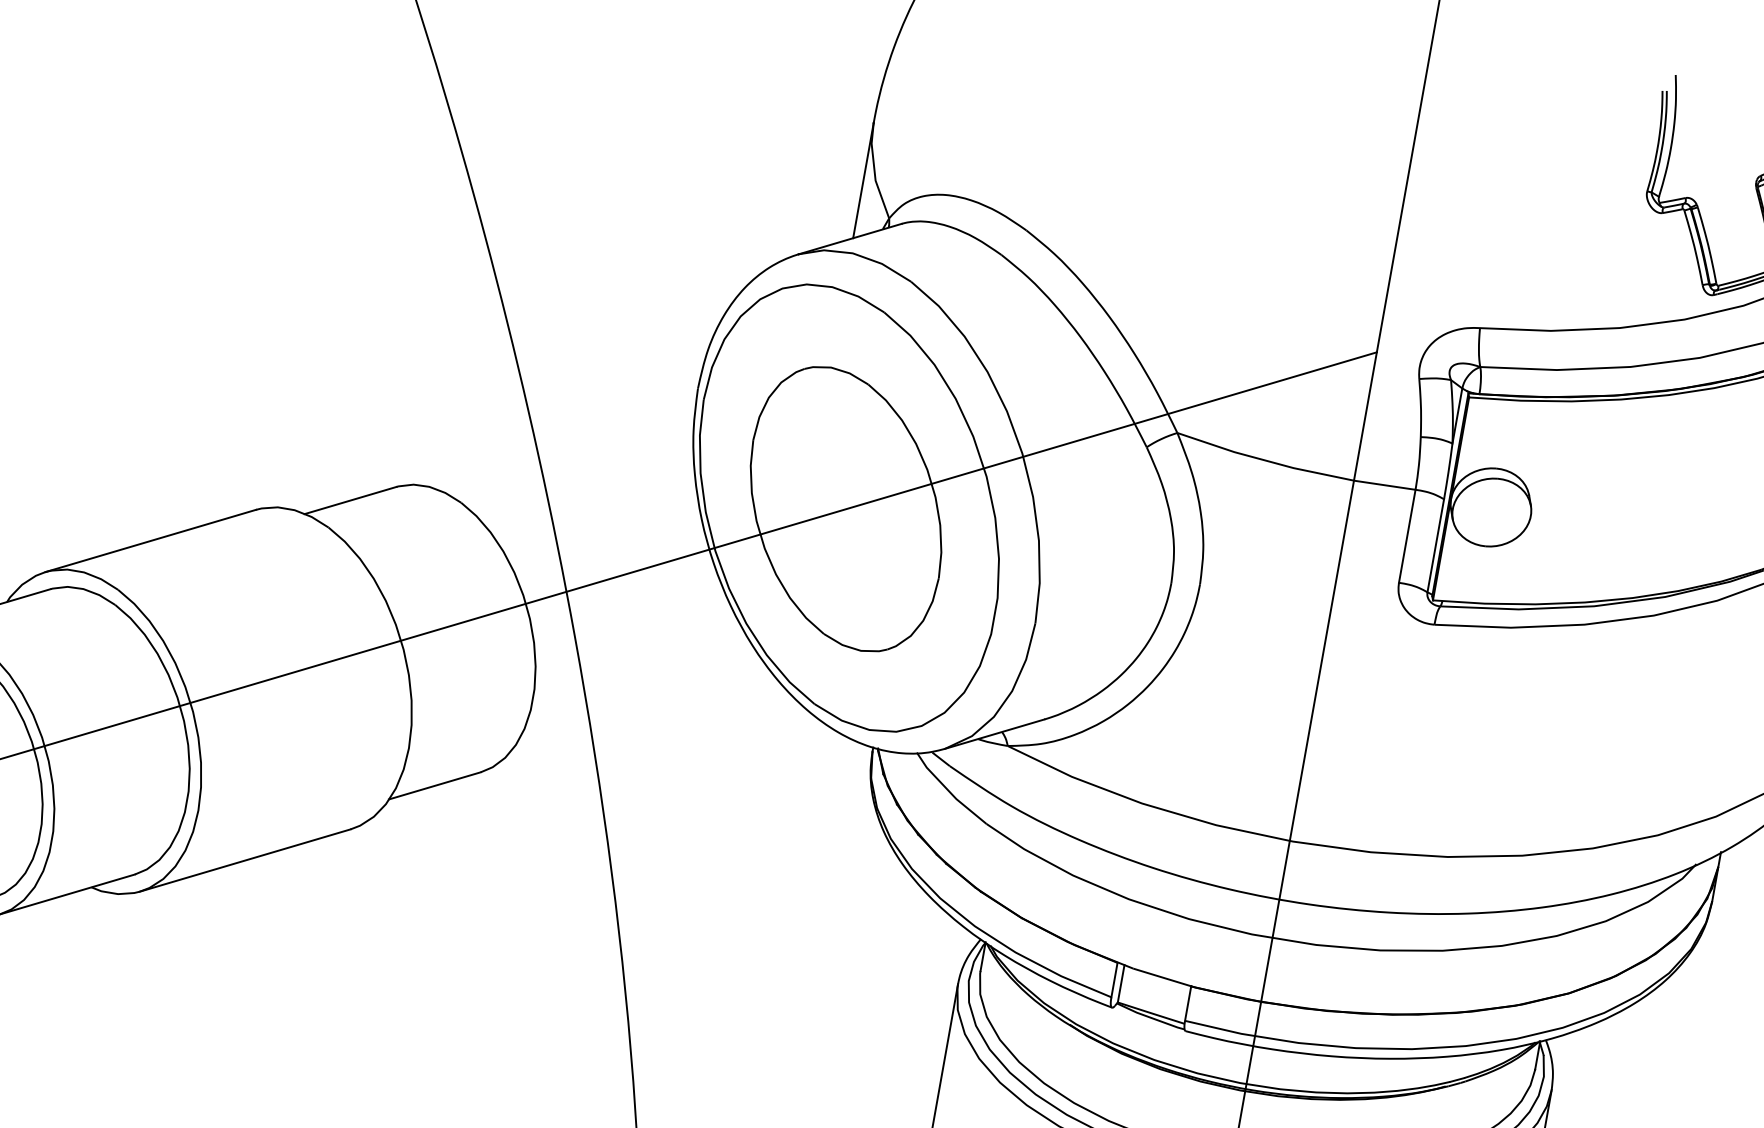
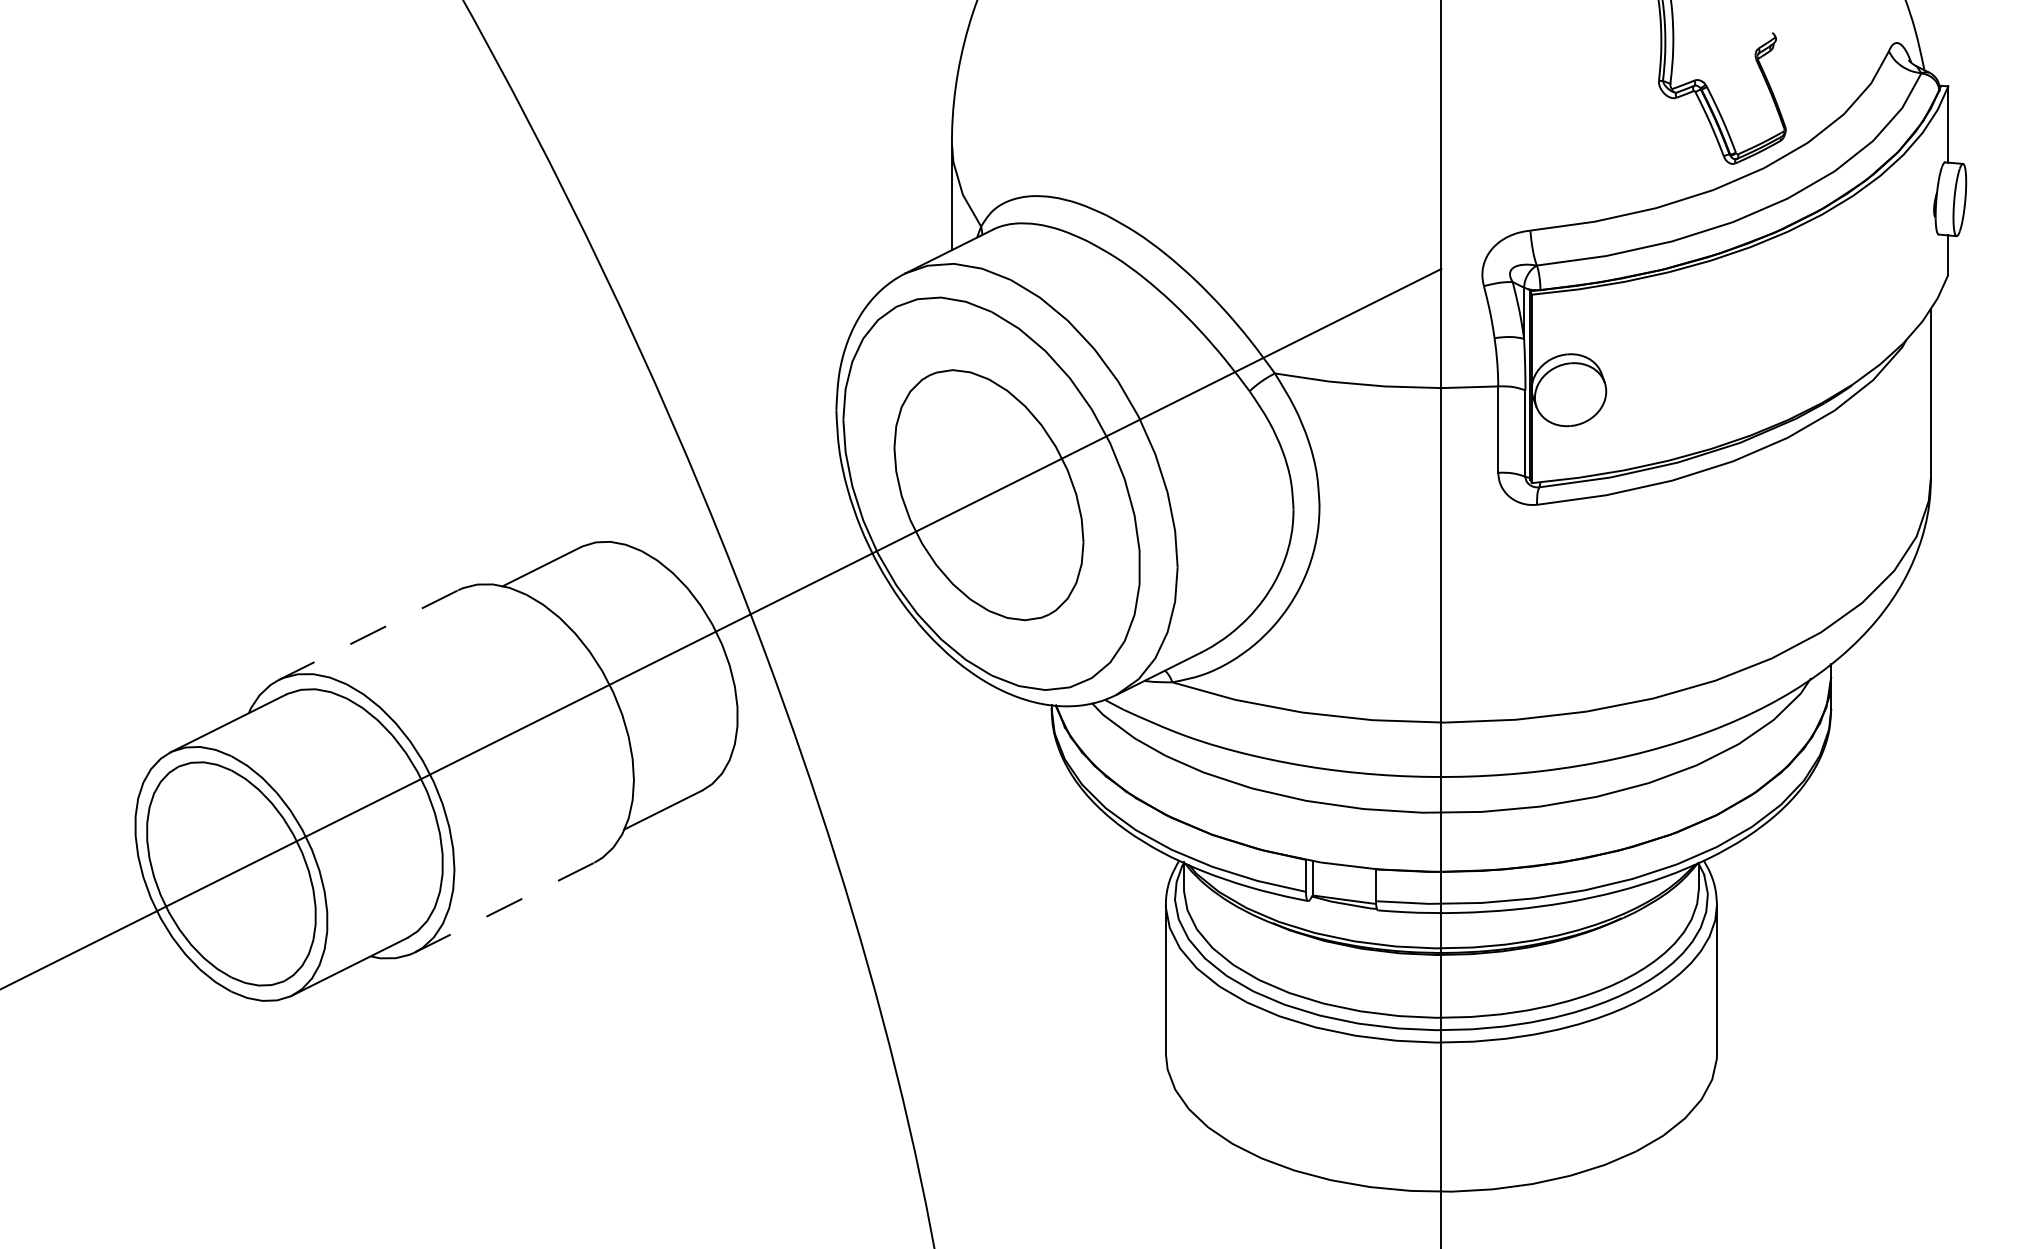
line: (150, 540) -> (368, 634), solid -> dashed
line: (246, 860) -> (505, 907), solid -> dashed

